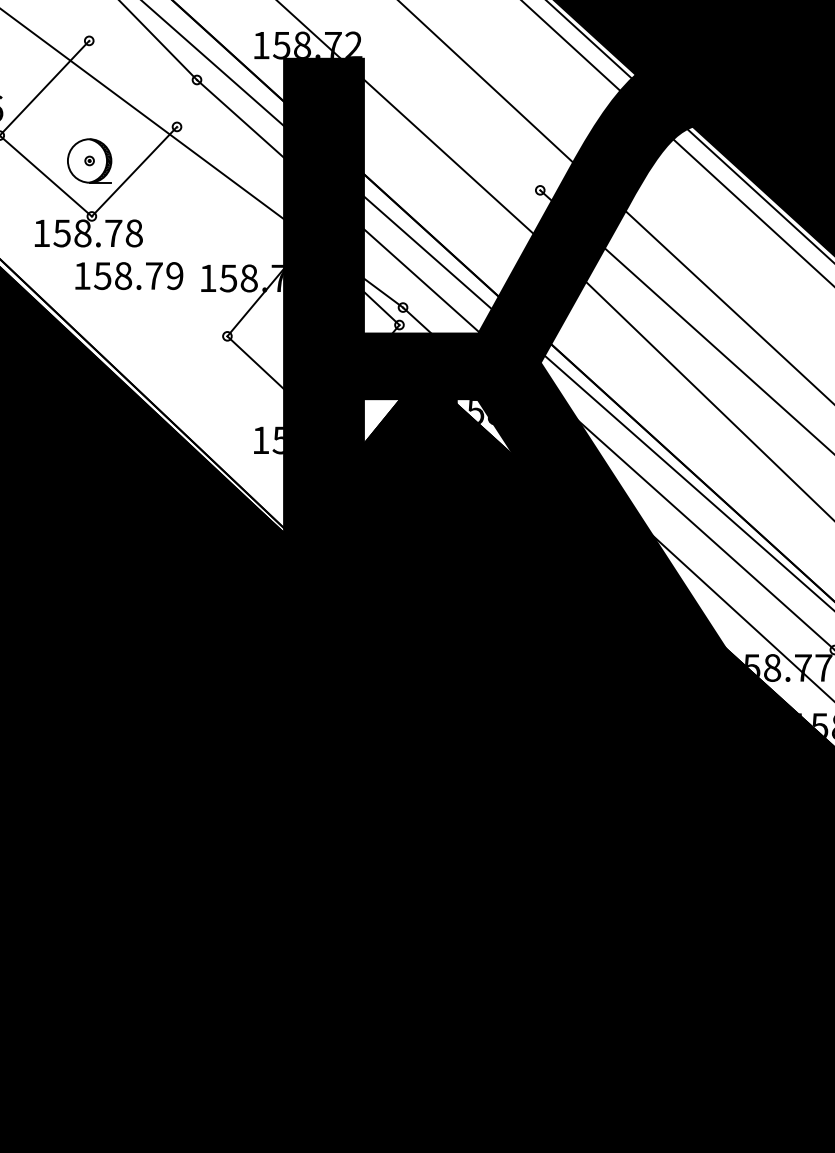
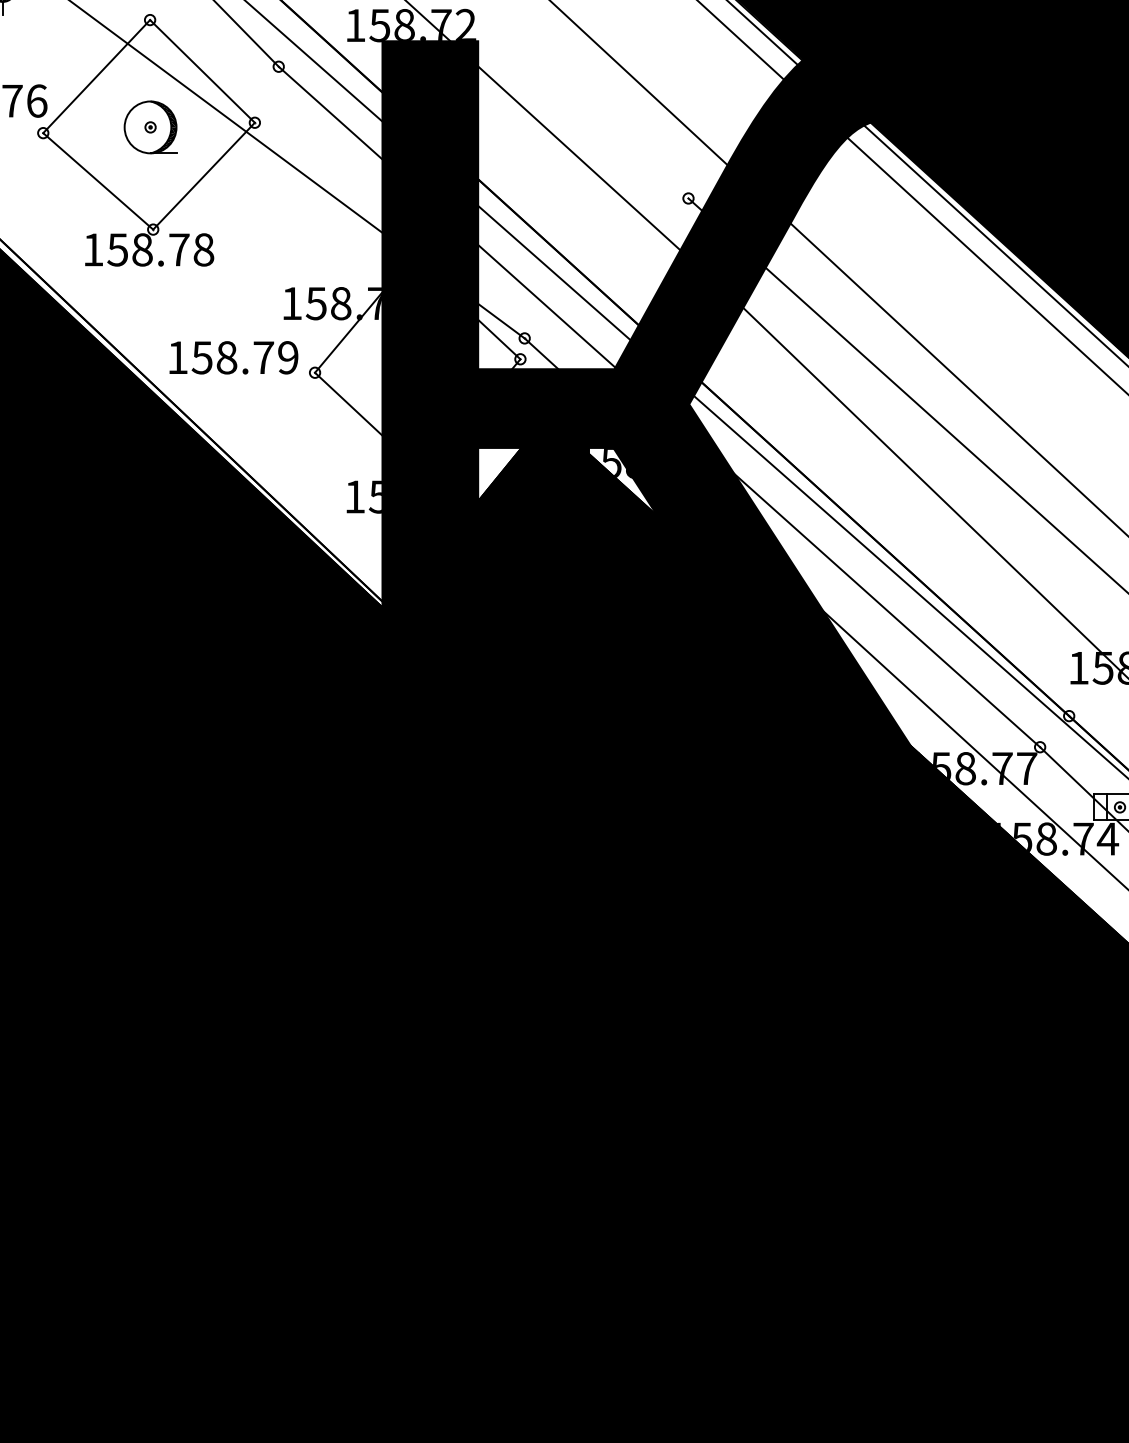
line: (133, 83) -> (202, 71), added
part: (89, 161) -> (150, 127), moved
text: (128, 275) -> (233, 357), moved

